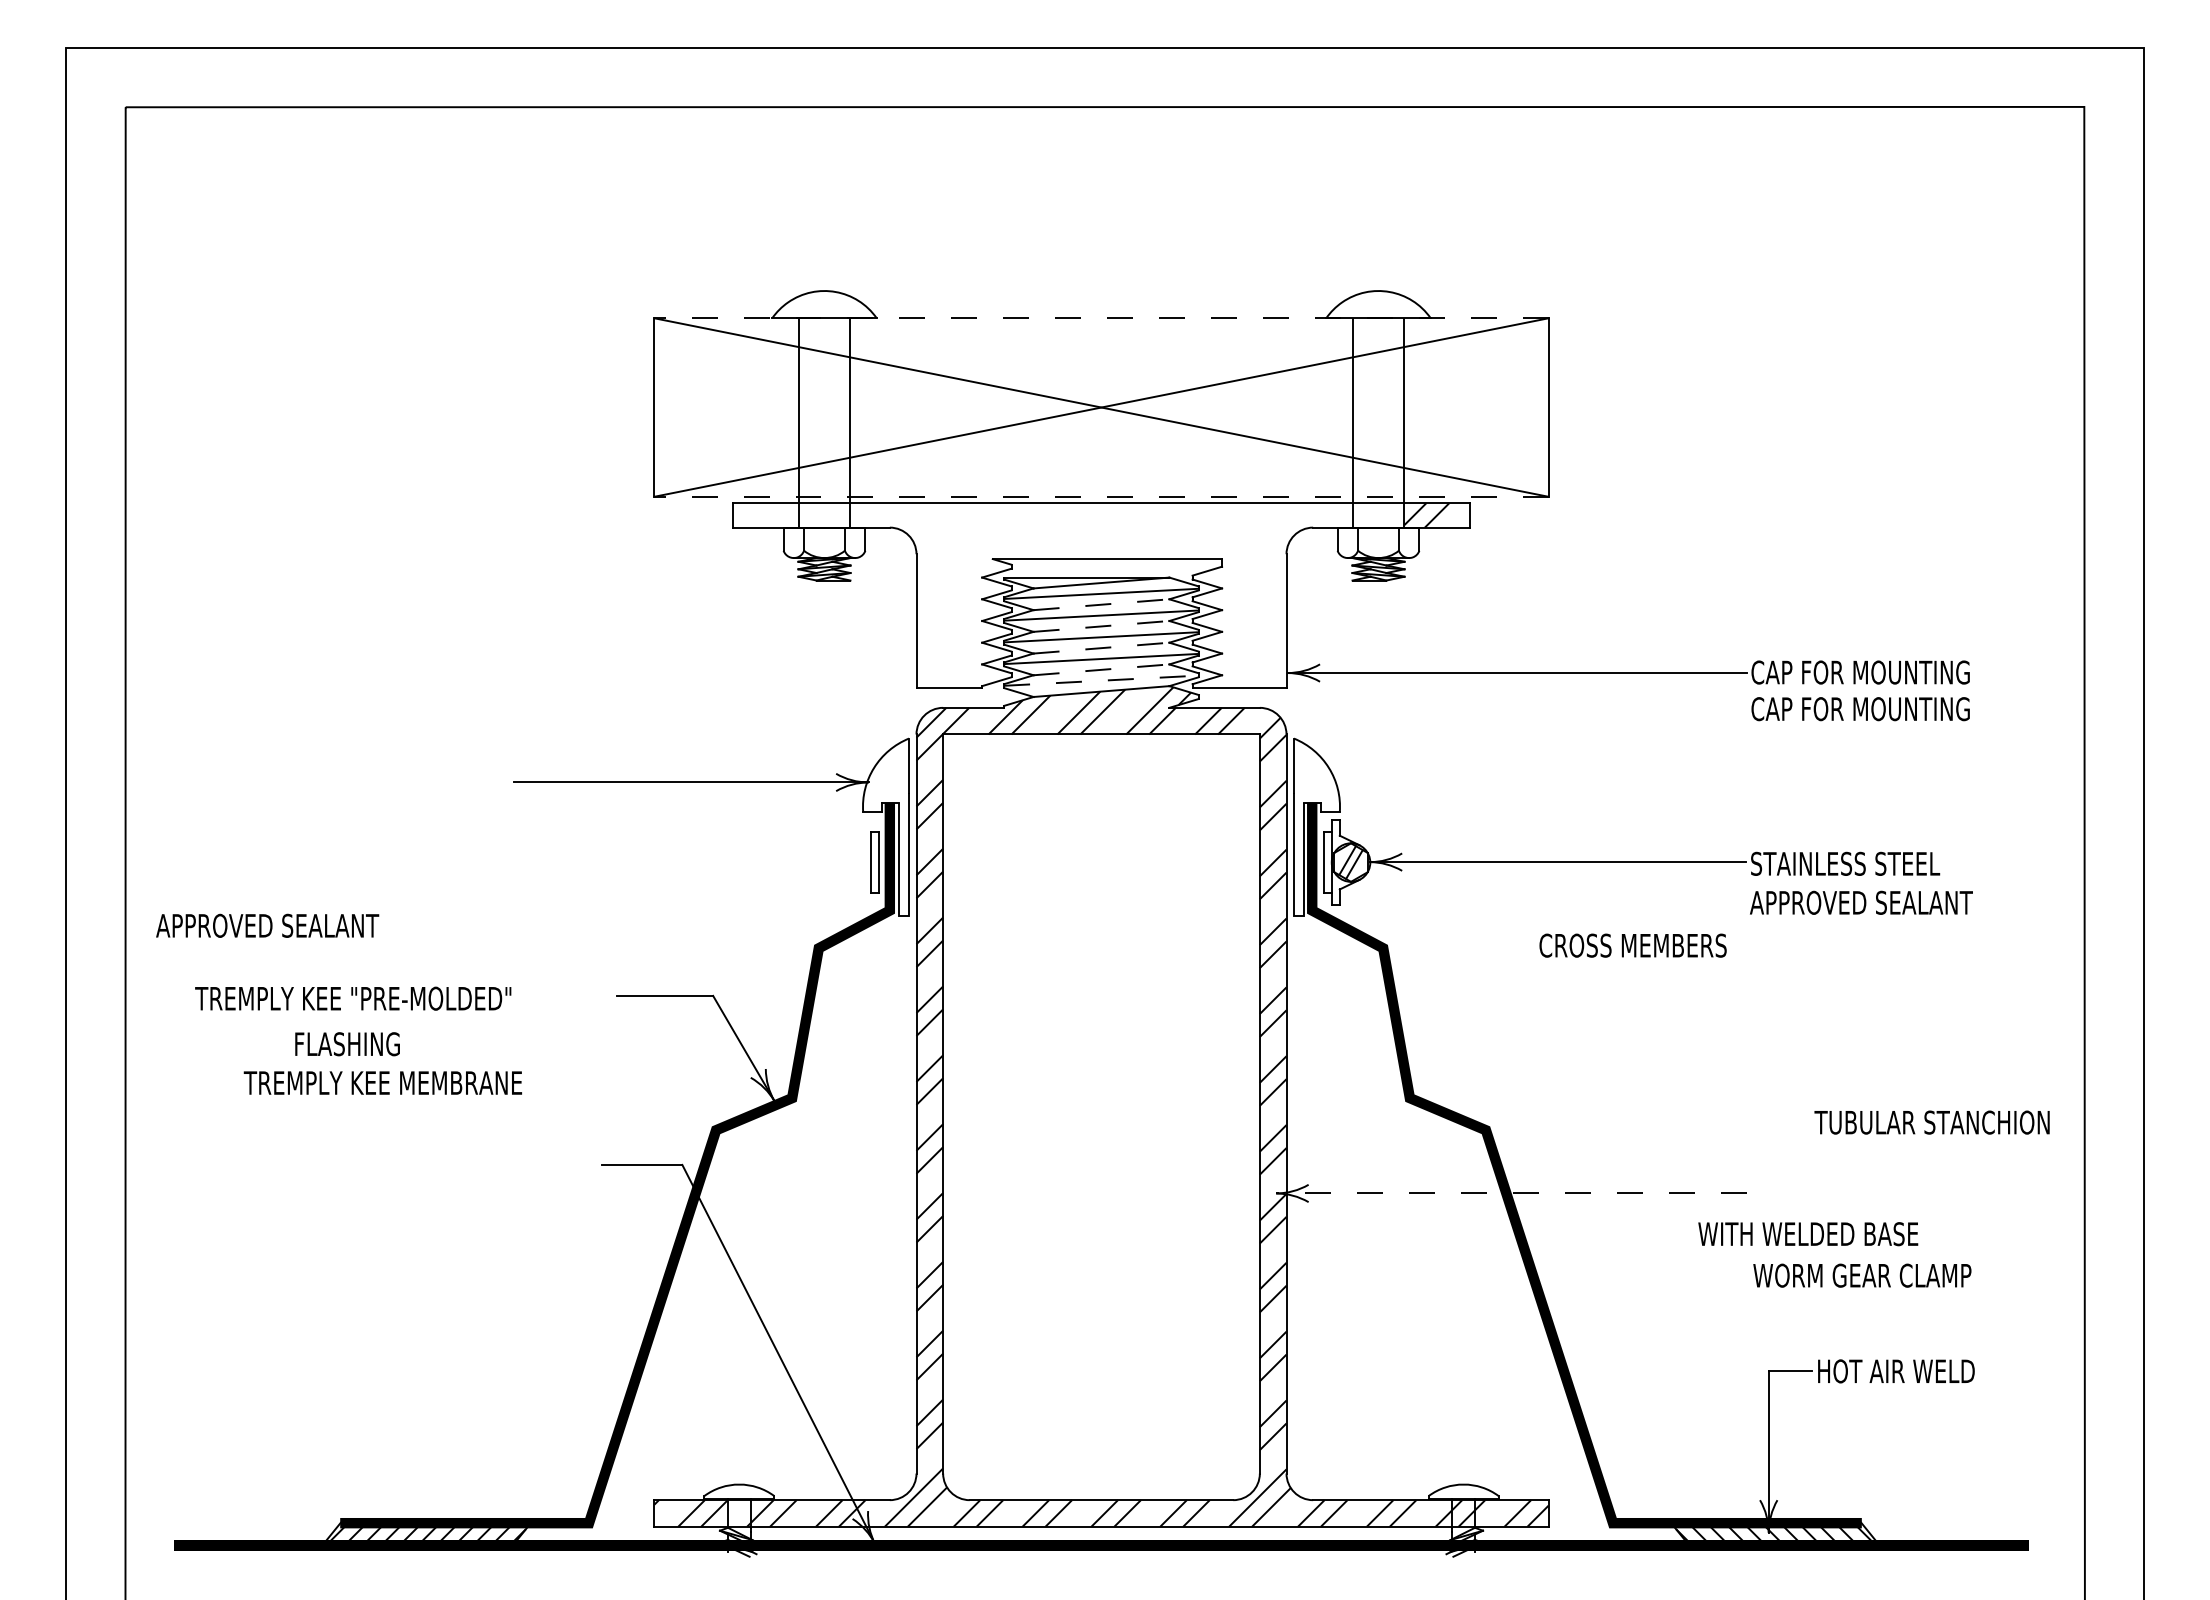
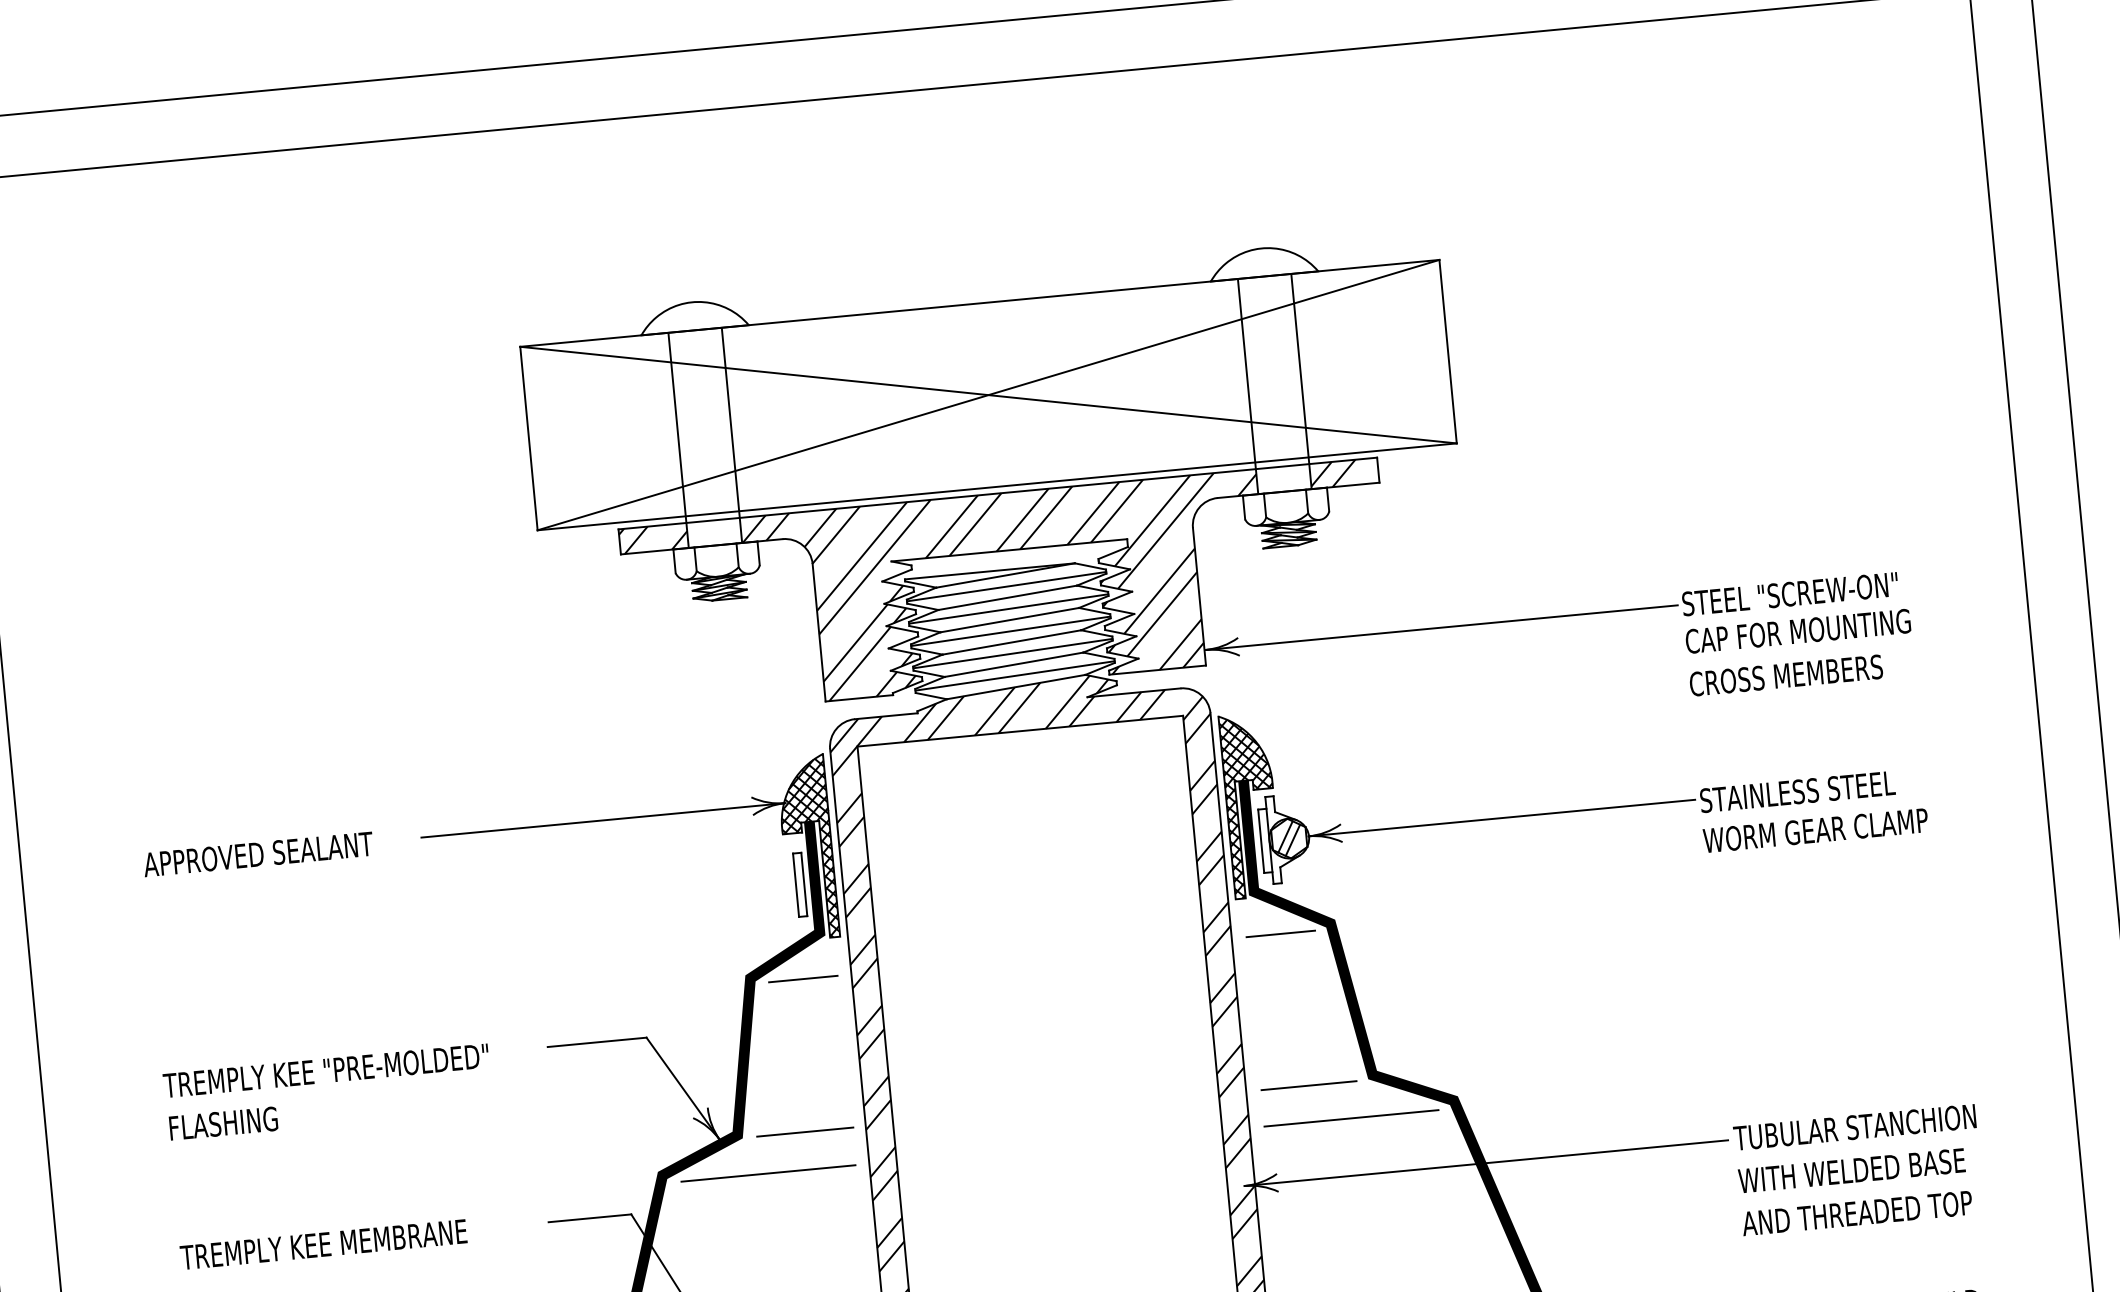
line: (1100, 318) -> (978, 303), dashed -> solid
line: (1100, 496) -> (996, 486), dashed -> solid
hatch: (765, 515) -> (653, 538), added
hatch: (1101, 595) -> (1006, 588), added
line: (1102, 604) -> (1008, 597), dashed -> solid
line: (1102, 626) -> (1010, 620), dashed -> solid
line: (1102, 648) -> (1012, 642), dashed -> solid
line: (1102, 669) -> (1015, 664), dashed -> solid
text: (1860, 672) -> (1794, 593), CAP FOR MOUNTING -> STEEL "SCREW-ON"
line: (1102, 680) -> (1016, 675), dashed -> solid
hatch: (886, 827) -> (808, 847), added
hatch: (1316, 827) -> (1250, 805), added
text: (1861, 902) -> (1817, 830), APPROVED SEALANT -> WORM GEAR CLAMP
text: (267, 925) -> (258, 854), moved
text: (1632, 945) -> (1785, 675), moved
line: (869, 953) -> (803, 978), added
line: (1333, 953) -> (1280, 933), added
text: (353, 998) -> (326, 1070), moved
text: (347, 1044) -> (223, 1123), moved
text: (382, 1082) -> (323, 1244), moved
line: (857, 1101) -> (805, 1132), added
line: (1347, 1102) -> (1308, 1085), added
text: (1931, 1122) -> (1854, 1127), moved
line: (817, 1137) -> (767, 1173), added
line: (1385, 1137) -> (1351, 1117), added
line: (1510, 1193) -> (1485, 1163), dashed -> solid
text: (1808, 1234) -> (1852, 1171), moved
text: (1864, 1275) -> (1857, 1213), WORM GEAR CLAMP -> AND THREADED TOP

